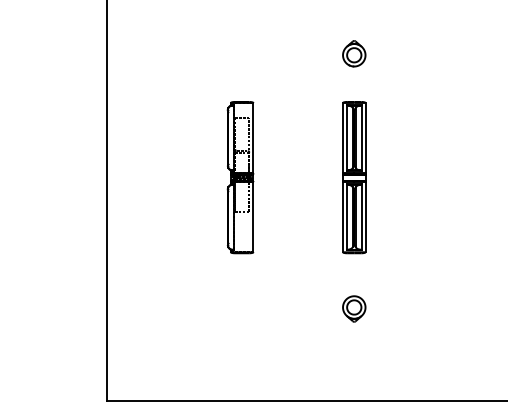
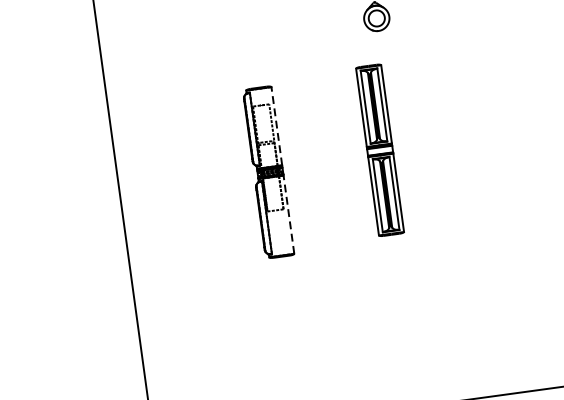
line: (253, 137) -> (276, 125), solid -> dashed
part: (354, 177) -> (380, 150), moved
line: (253, 216) -> (288, 213), solid -> dashed
part: (354, 308) -> (415, 301), removed

